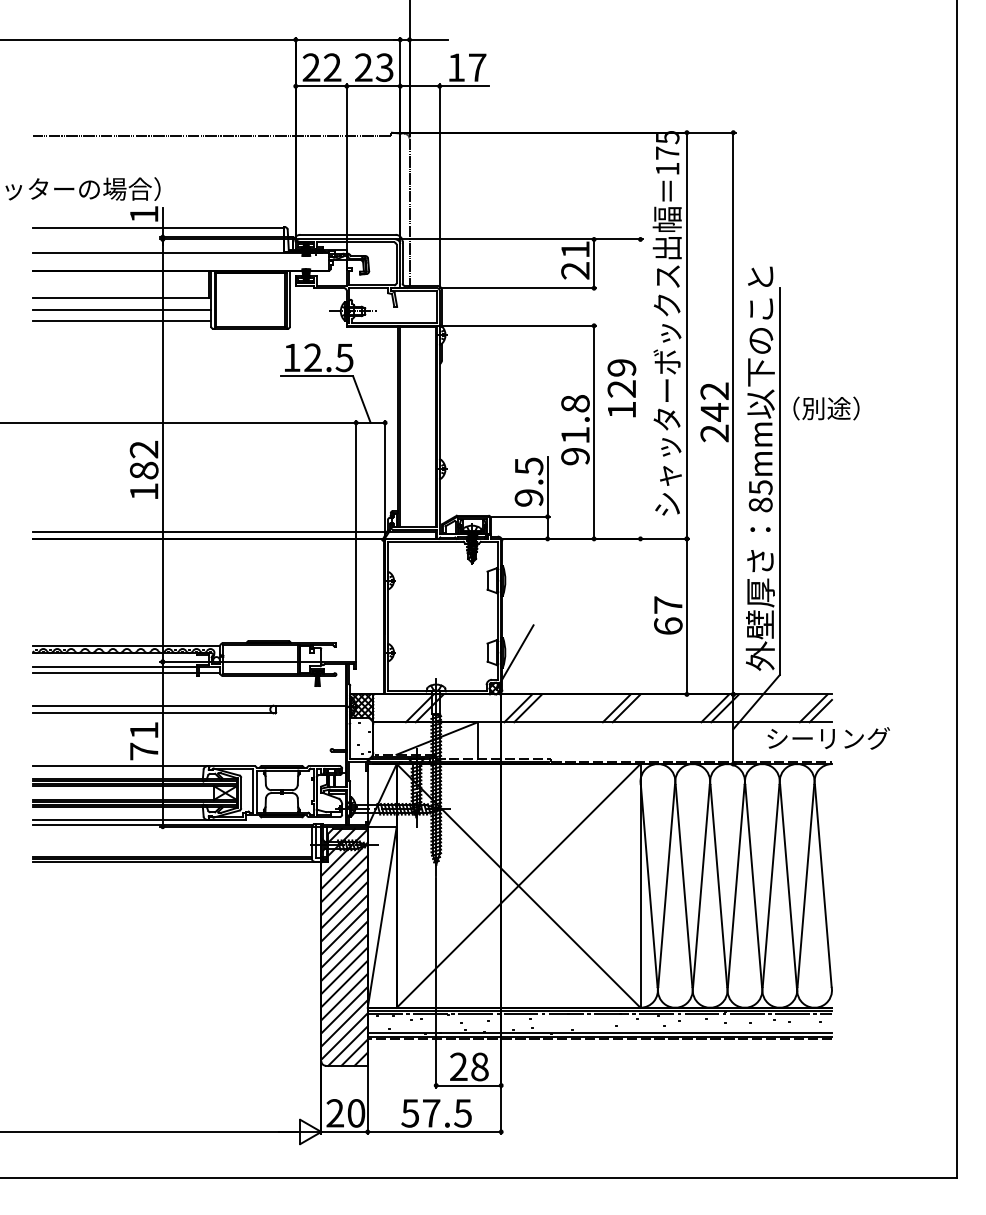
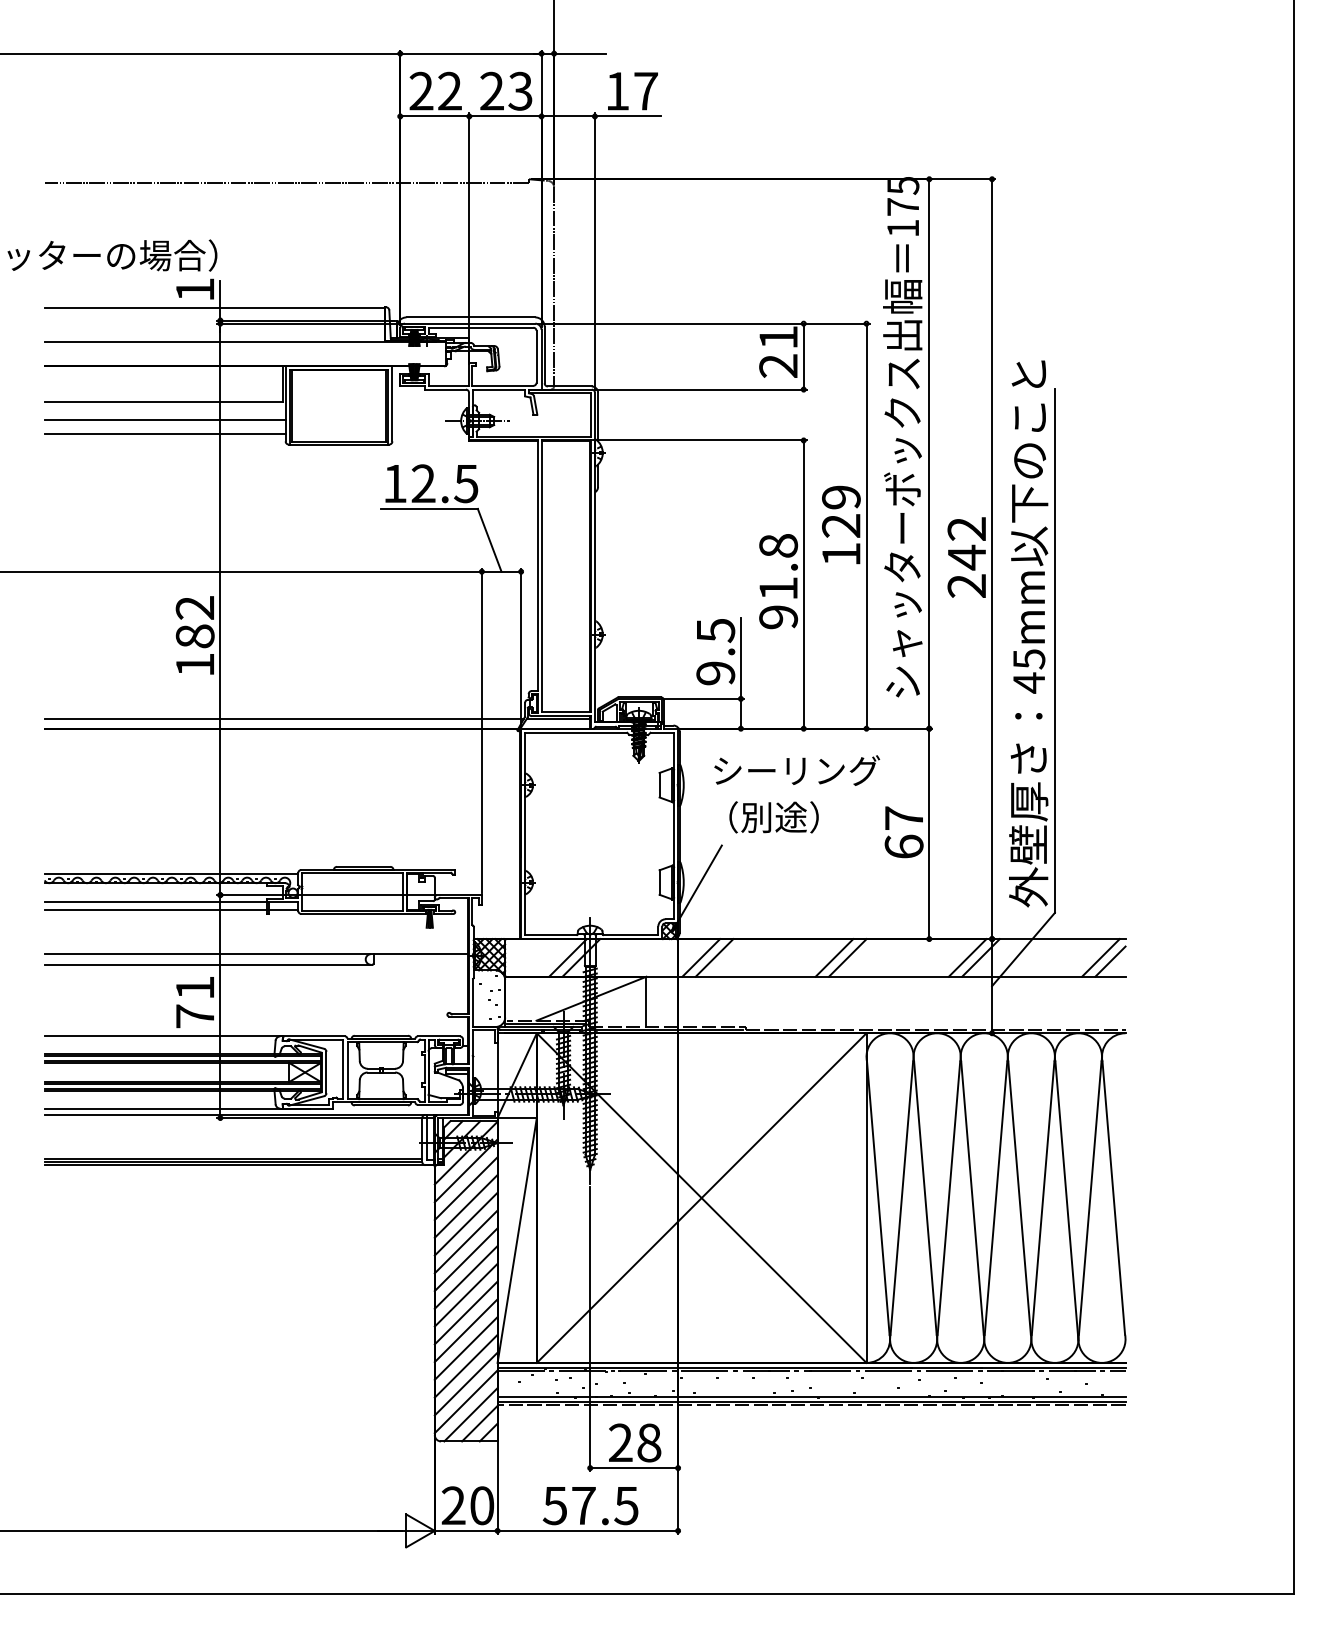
line: (640, 388) -> (866, 525), added
text: (826, 408) -> (773, 817), moved
text: (760, 504) -> (1029, 682), 85mm -> 45mm
text: (829, 738) -> (797, 770), moved

